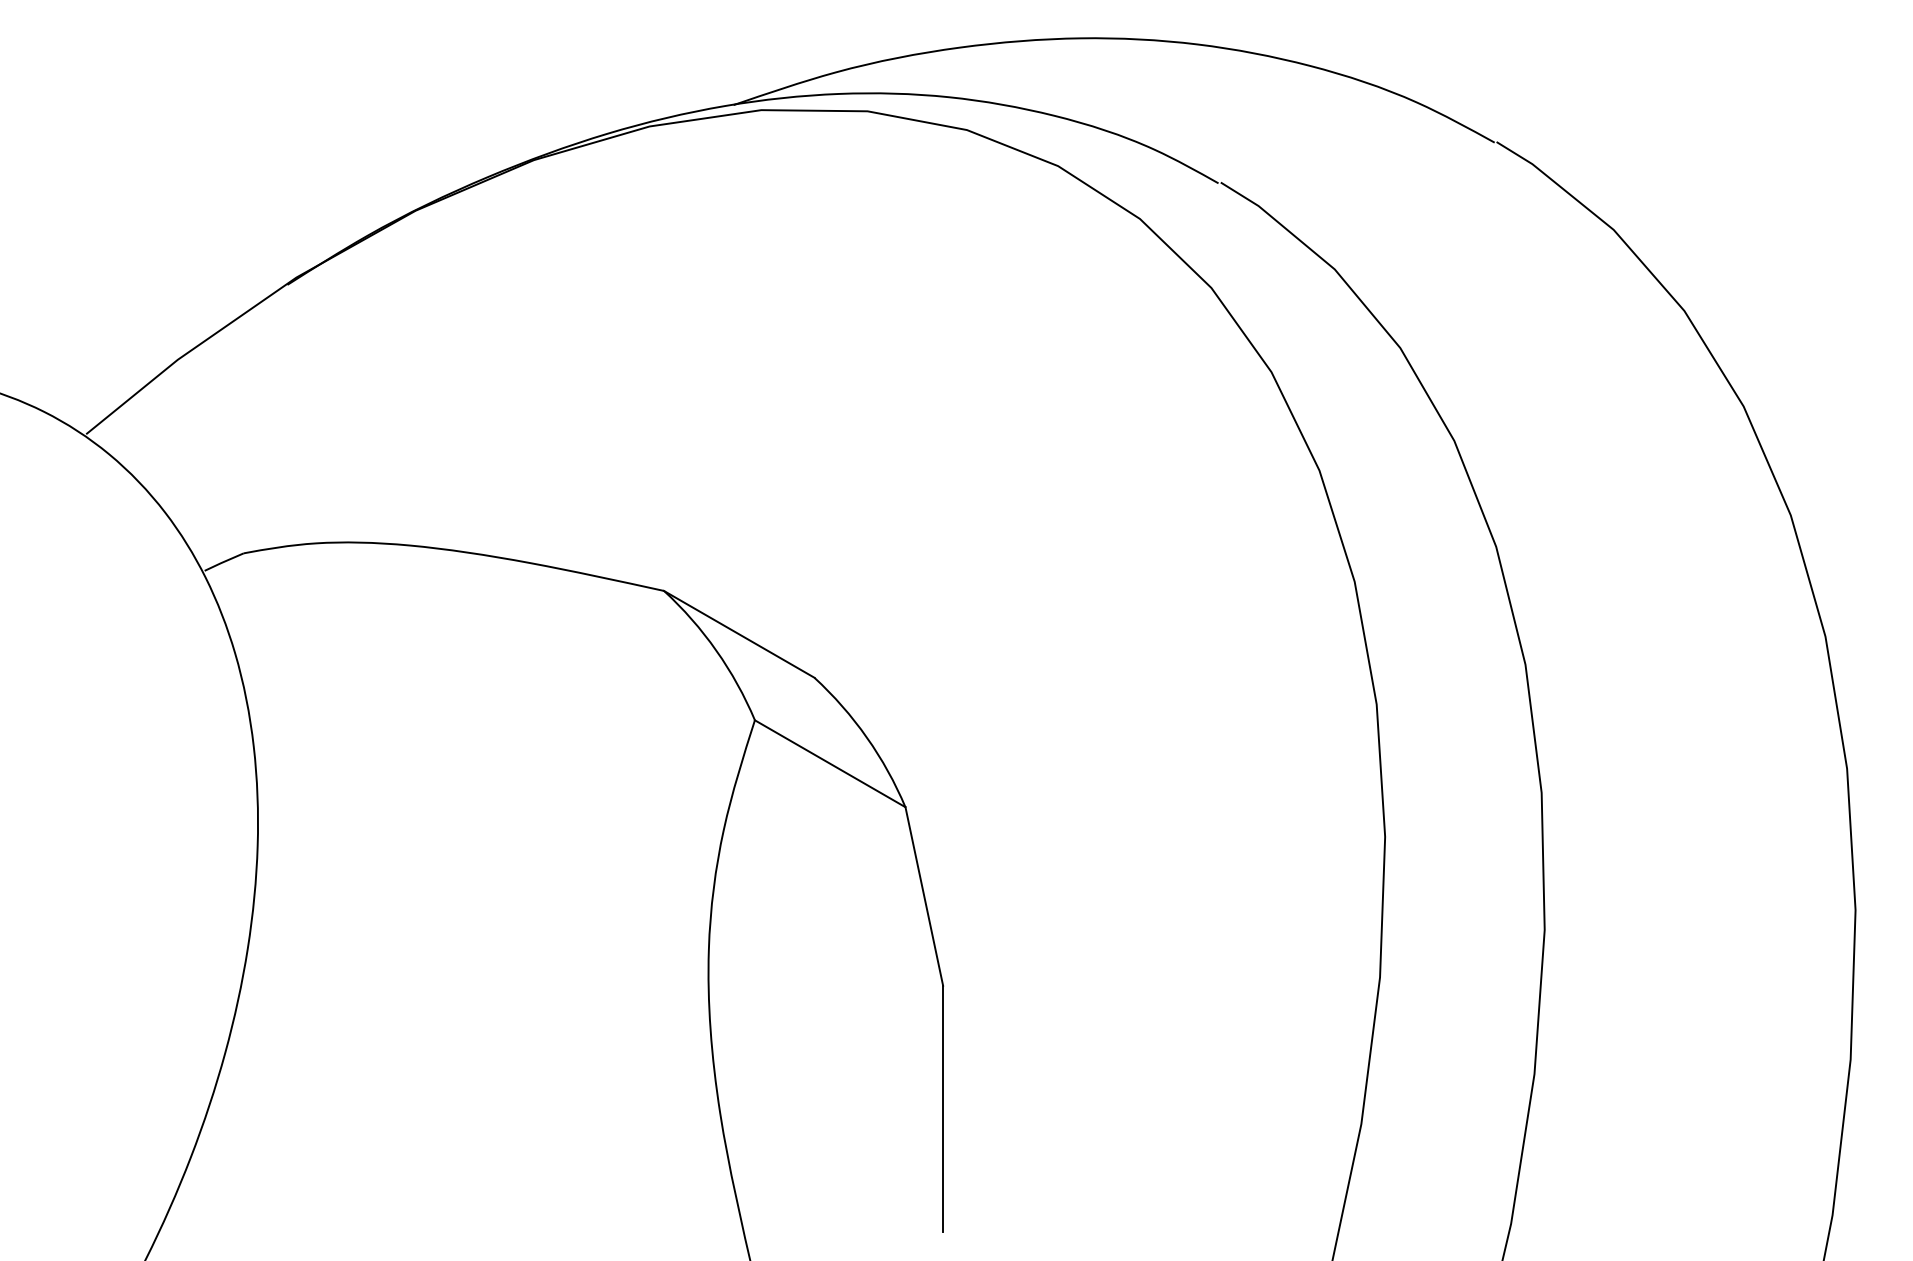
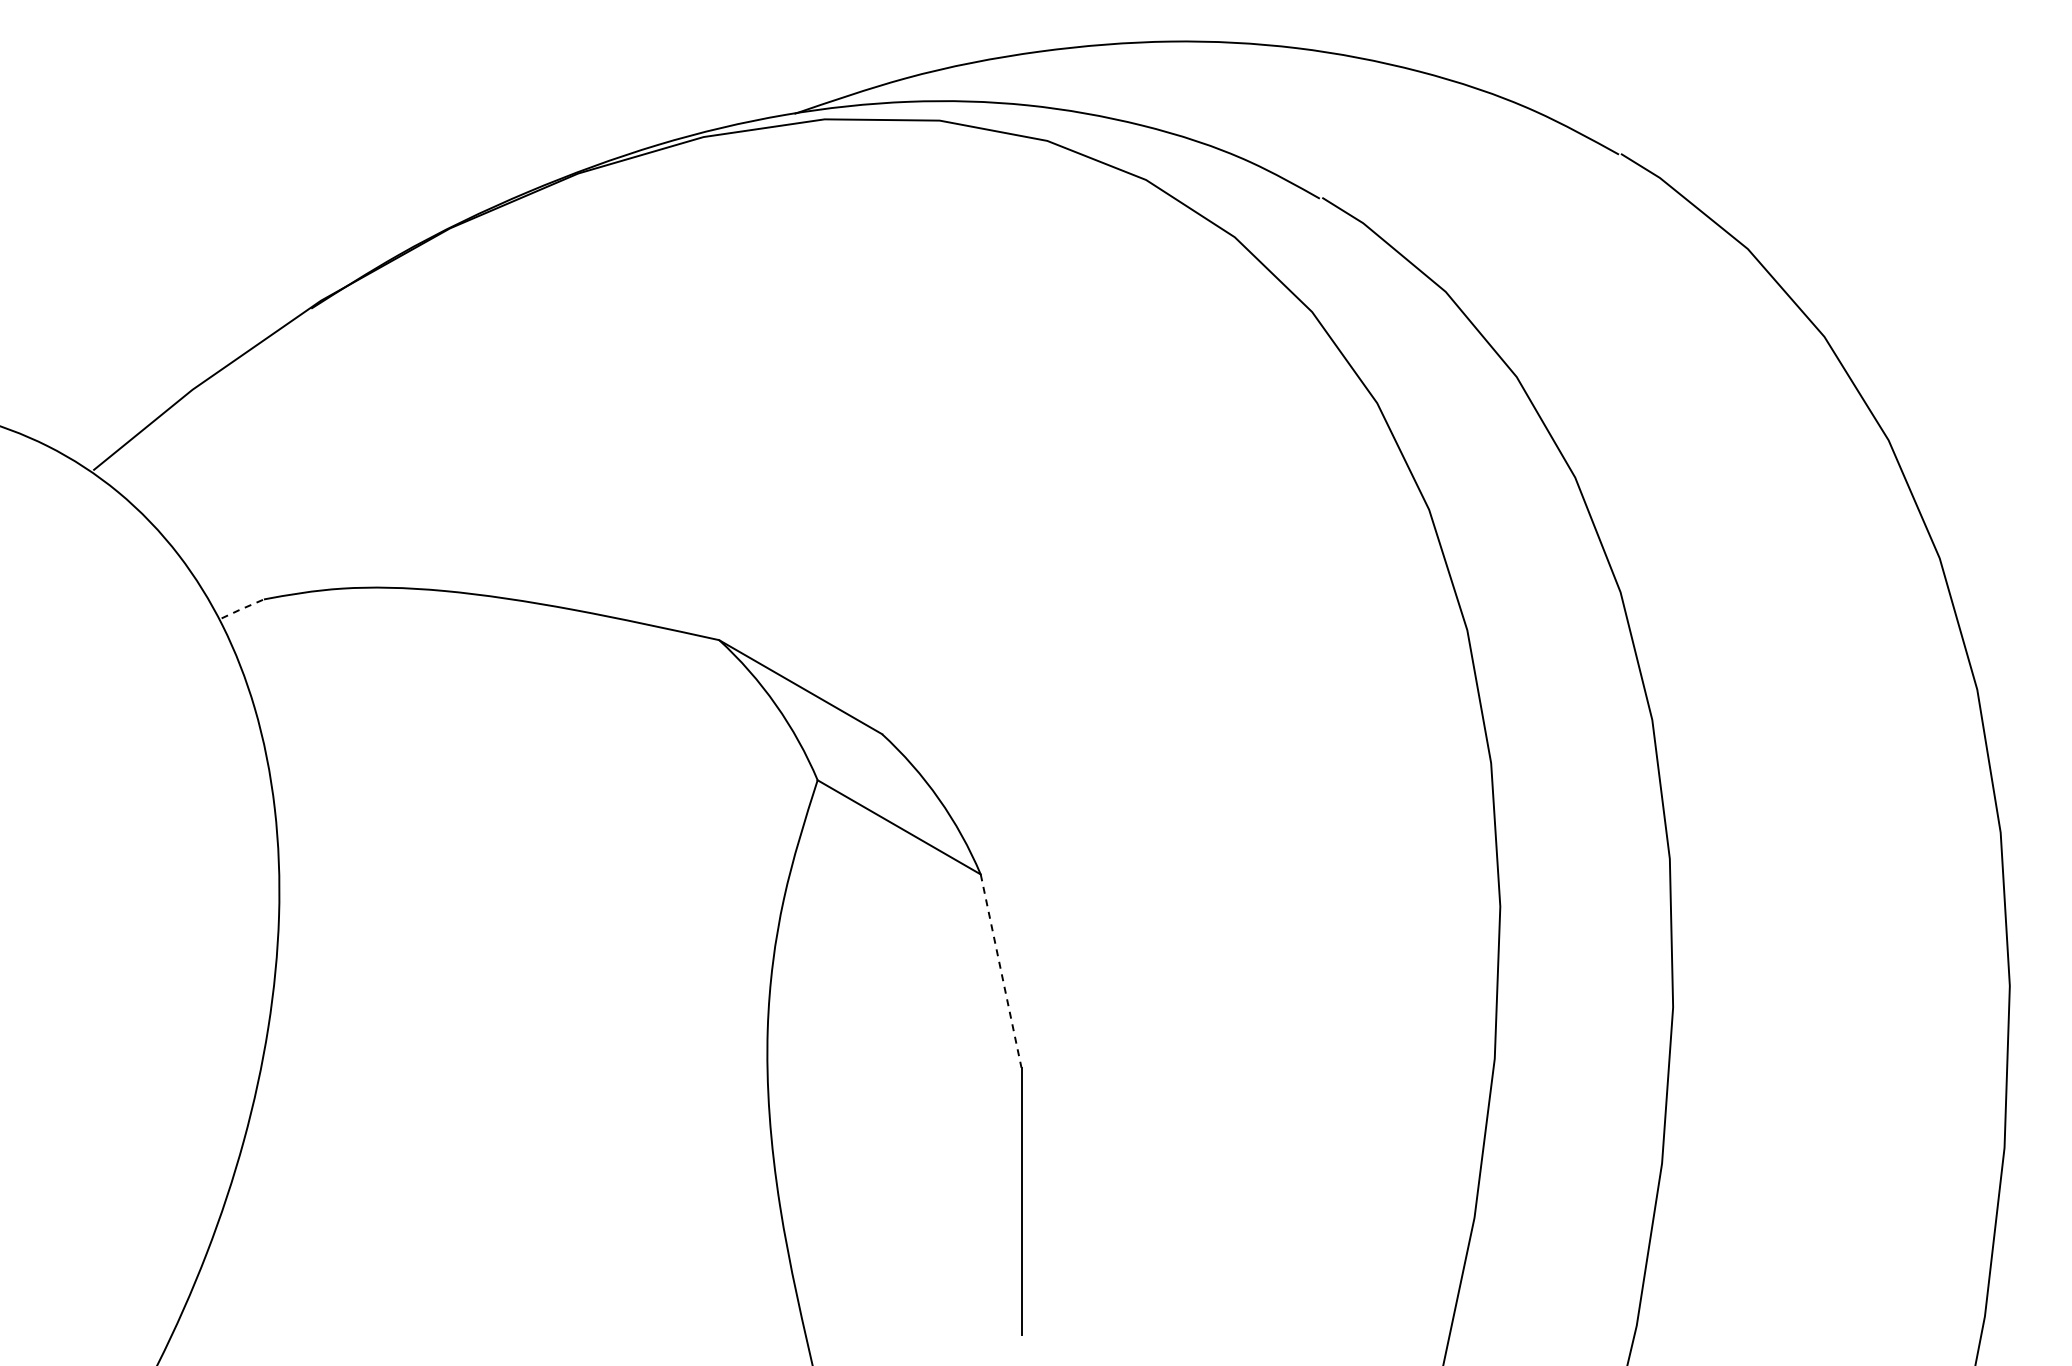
line: (223, 561) -> (242, 608), solid -> dashed
line: (924, 896) -> (1001, 971), solid -> dashed

